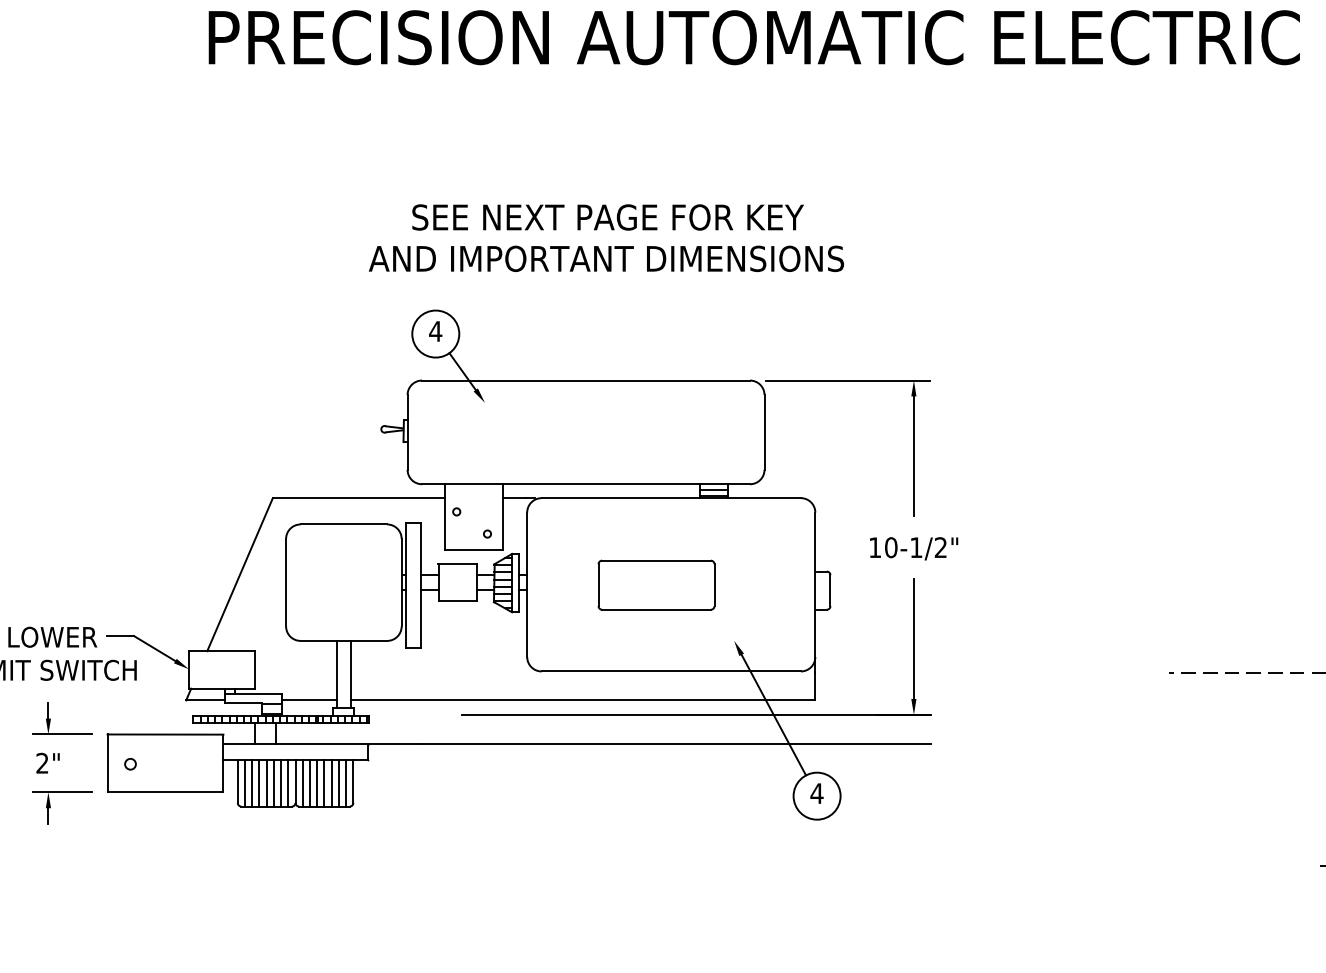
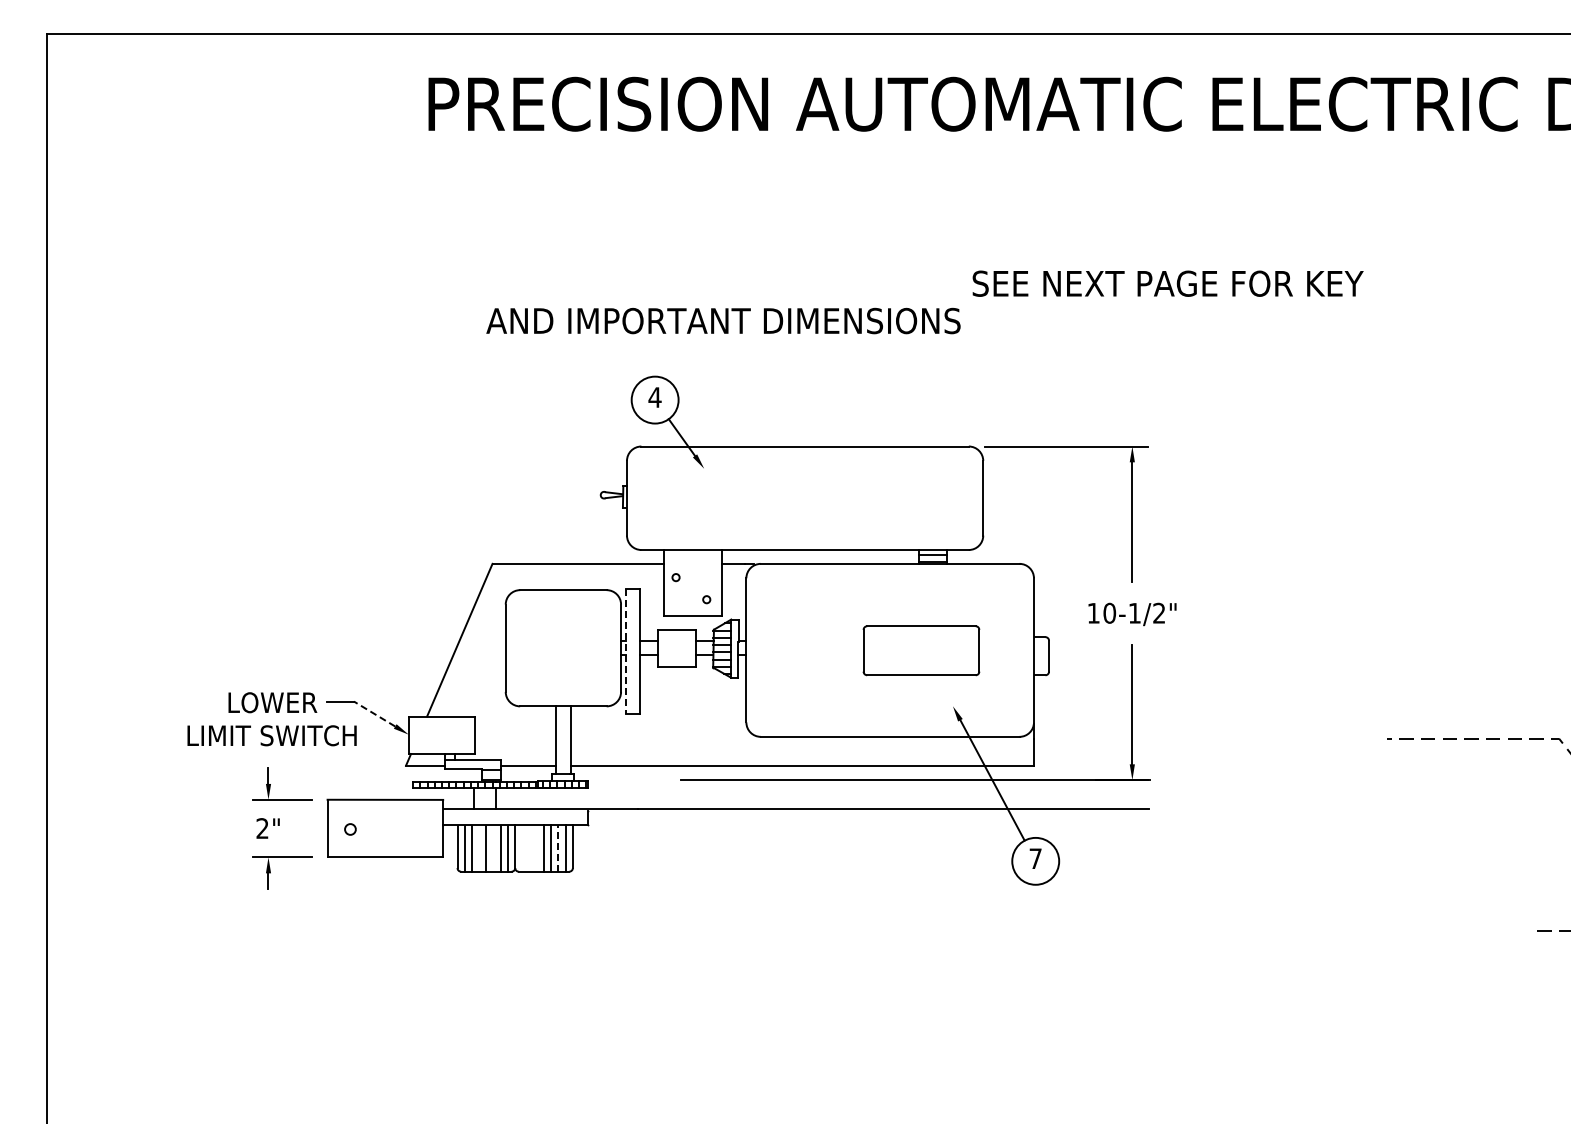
text: (607, 217) -> (1167, 283), moved
text: (606, 258) -> (723, 320), moved
part: (656, 584) -> (921, 650), moved
line: (406, 585) -> (625, 651), solid -> dashed
line: (154, 648) -> (374, 713), solid -> dashed
line: (338, 782) -> (558, 847), solid -> dashed
line: (259, 783) -> (479, 848), removed
line: (273, 783) -> (493, 848), removed
line: (302, 783) -> (522, 848), removed
line: (309, 783) -> (529, 848), removed
line: (316, 783) -> (536, 848), removed
text: (816, 793) -> (1035, 858), 4 -> 7

